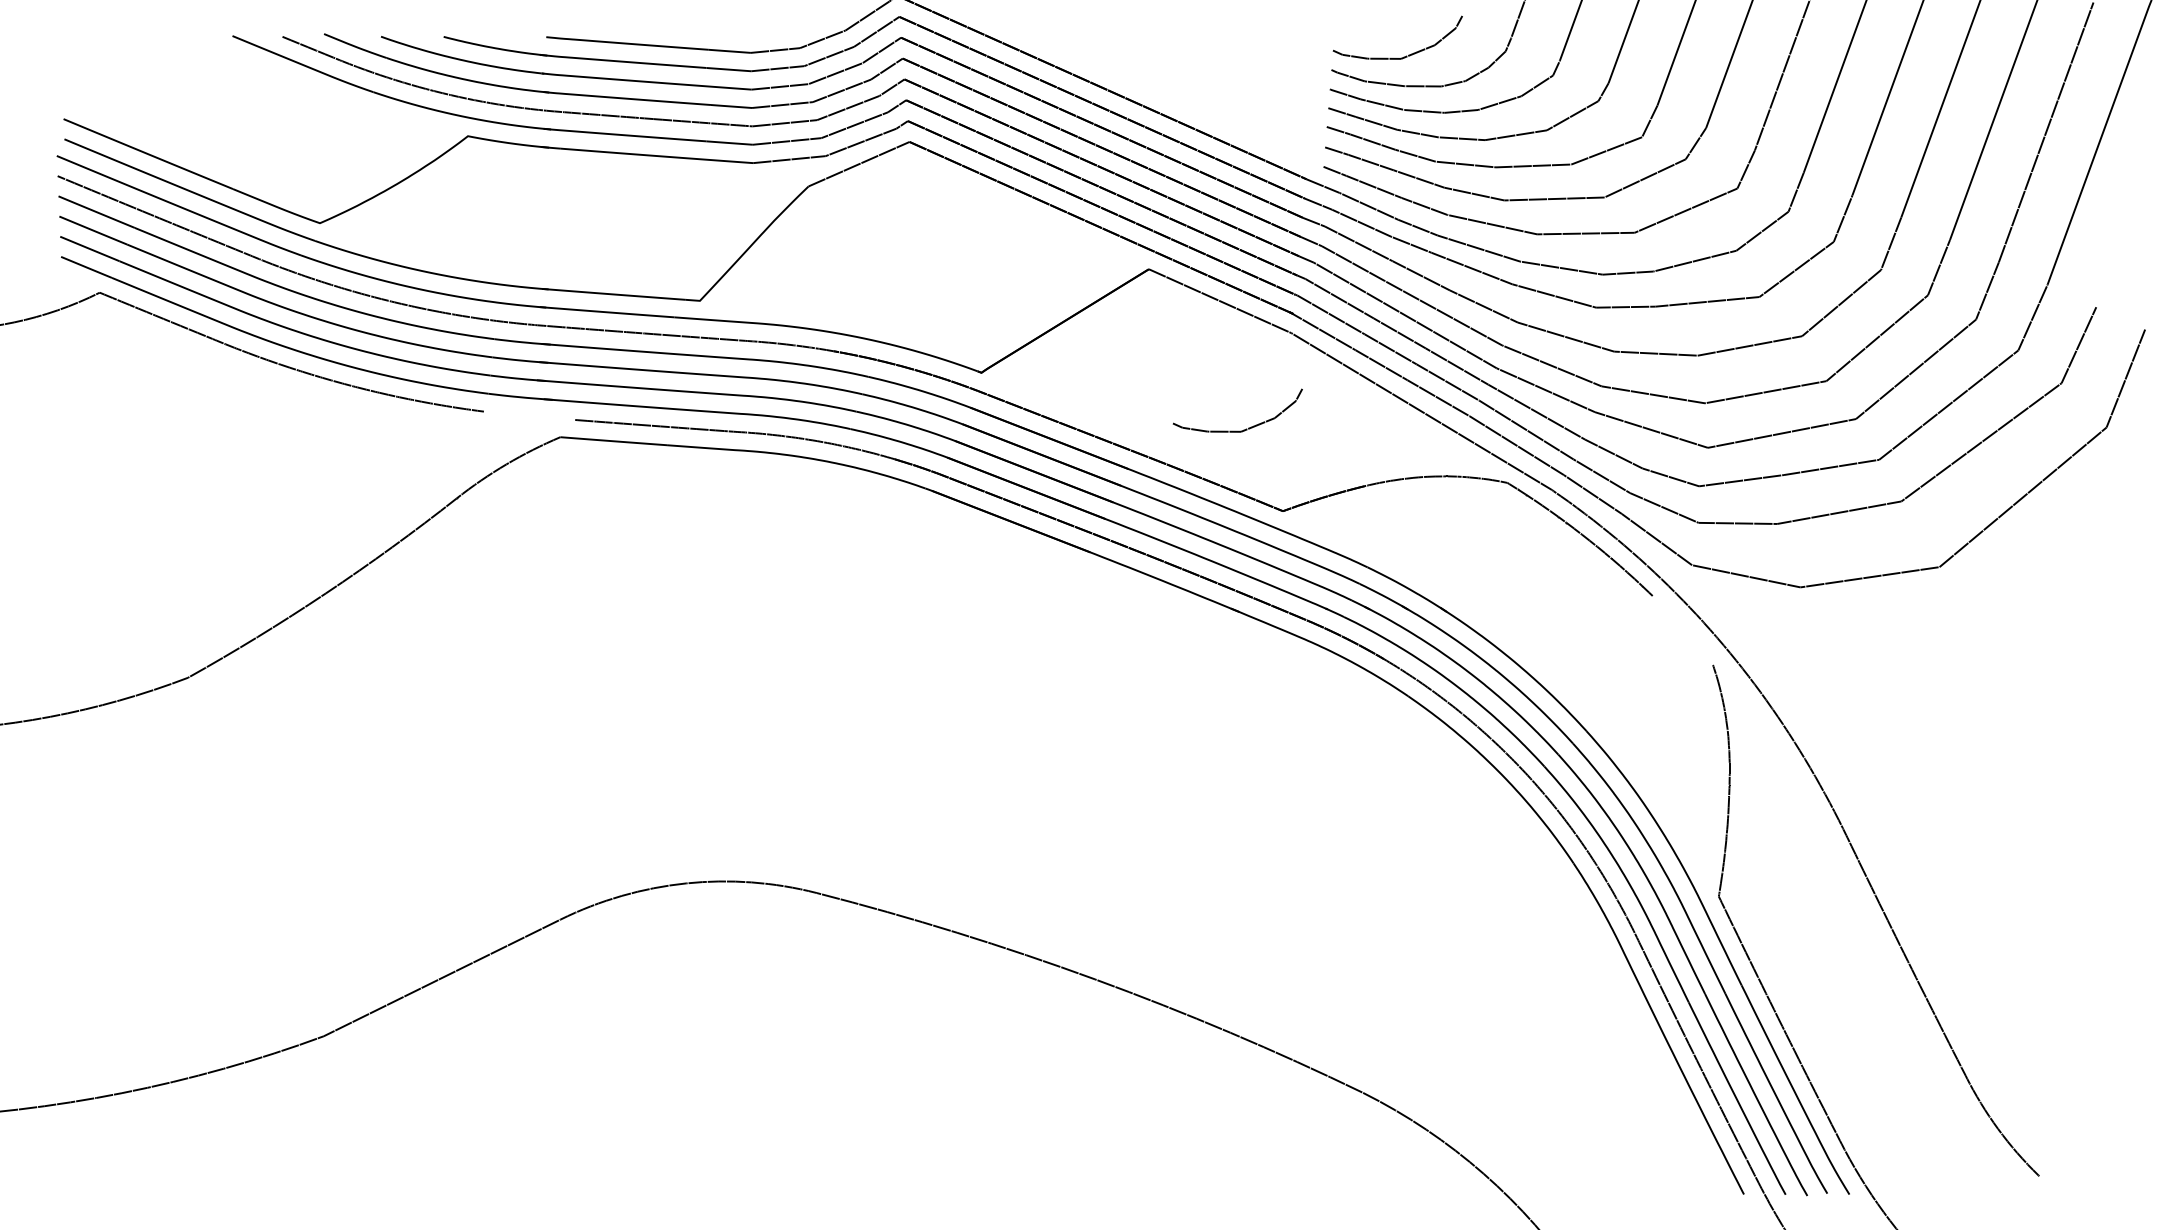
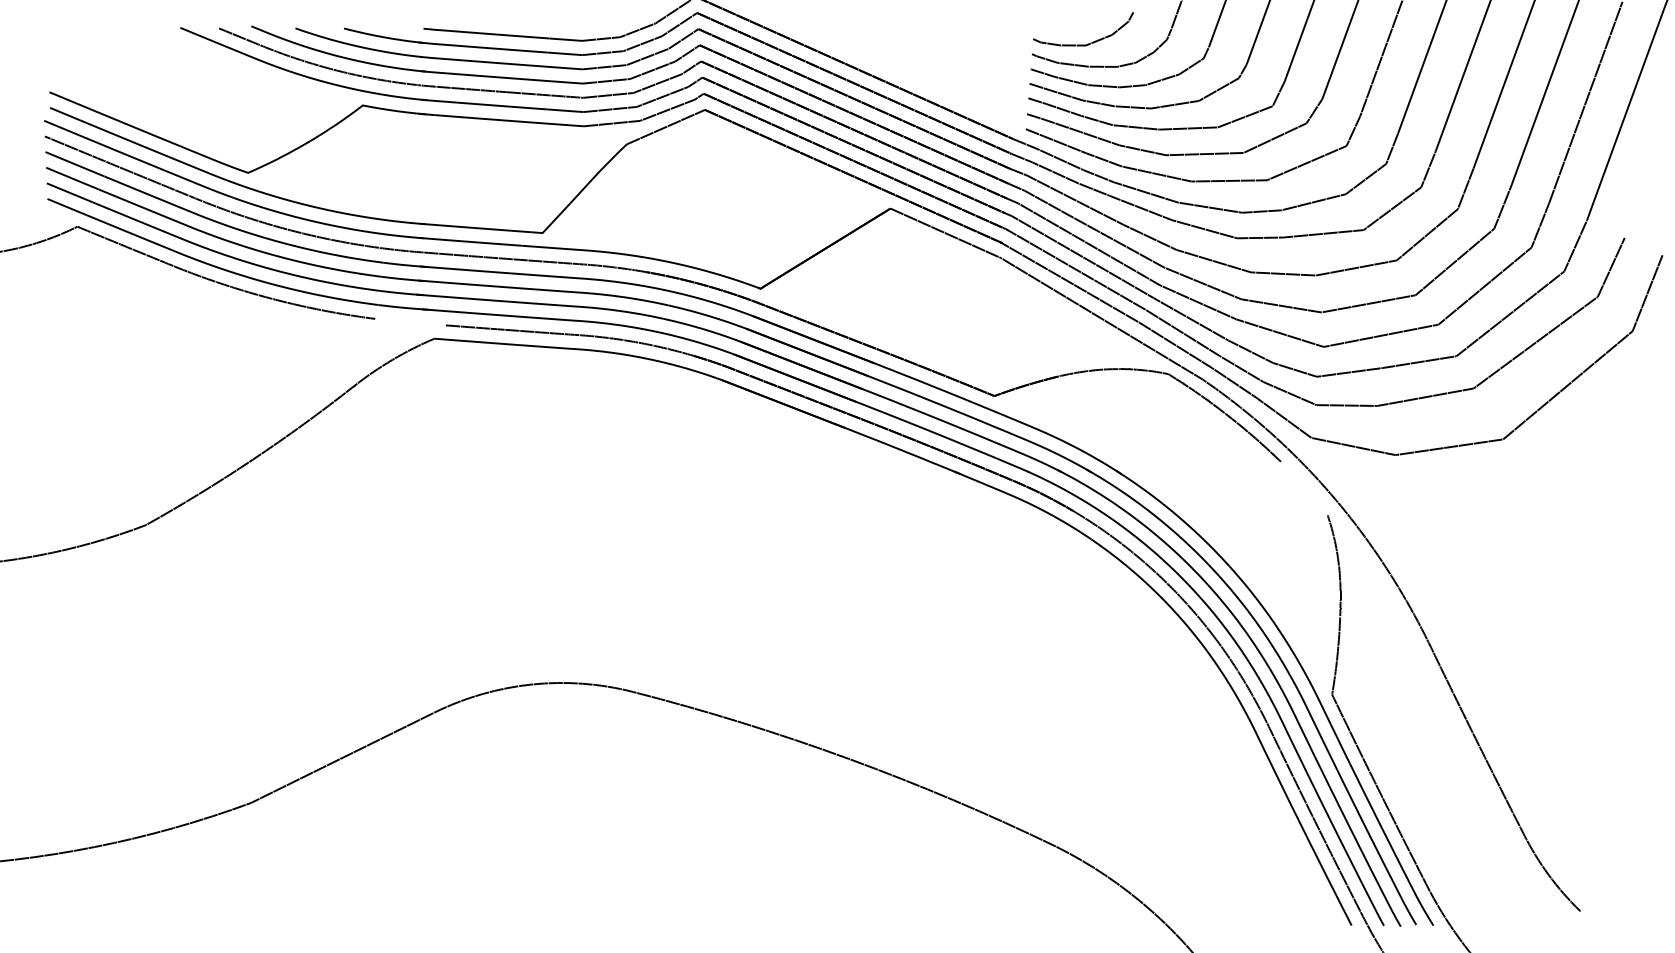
curve: (1243, 429) -> (963, 332), removed

